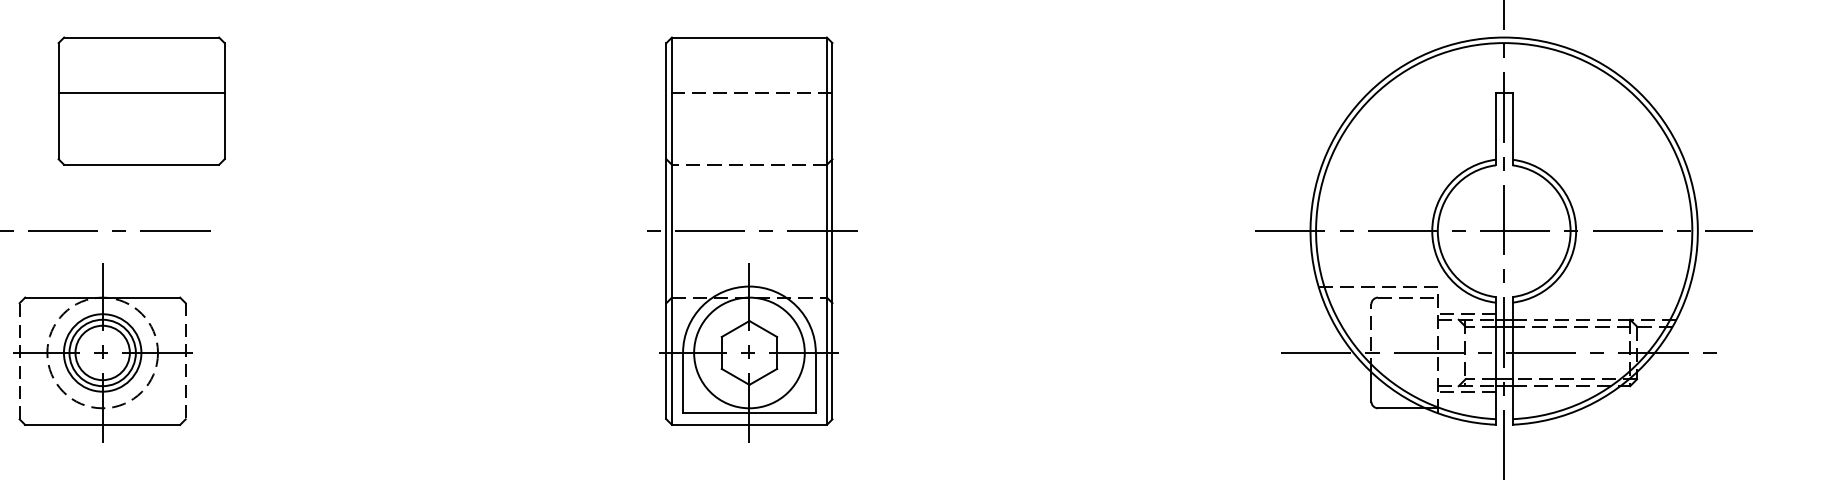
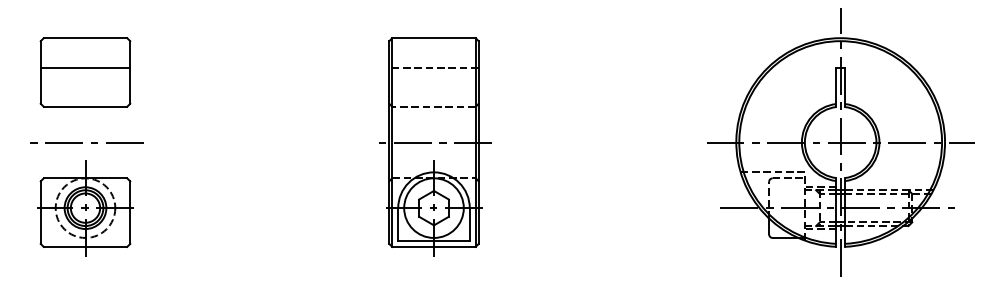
part: (141, 101) -> (85, 72), moved
line: (19, 361) -> (40, 212), dashed -> solid
line: (186, 362) -> (130, 213), dashed -> solid

